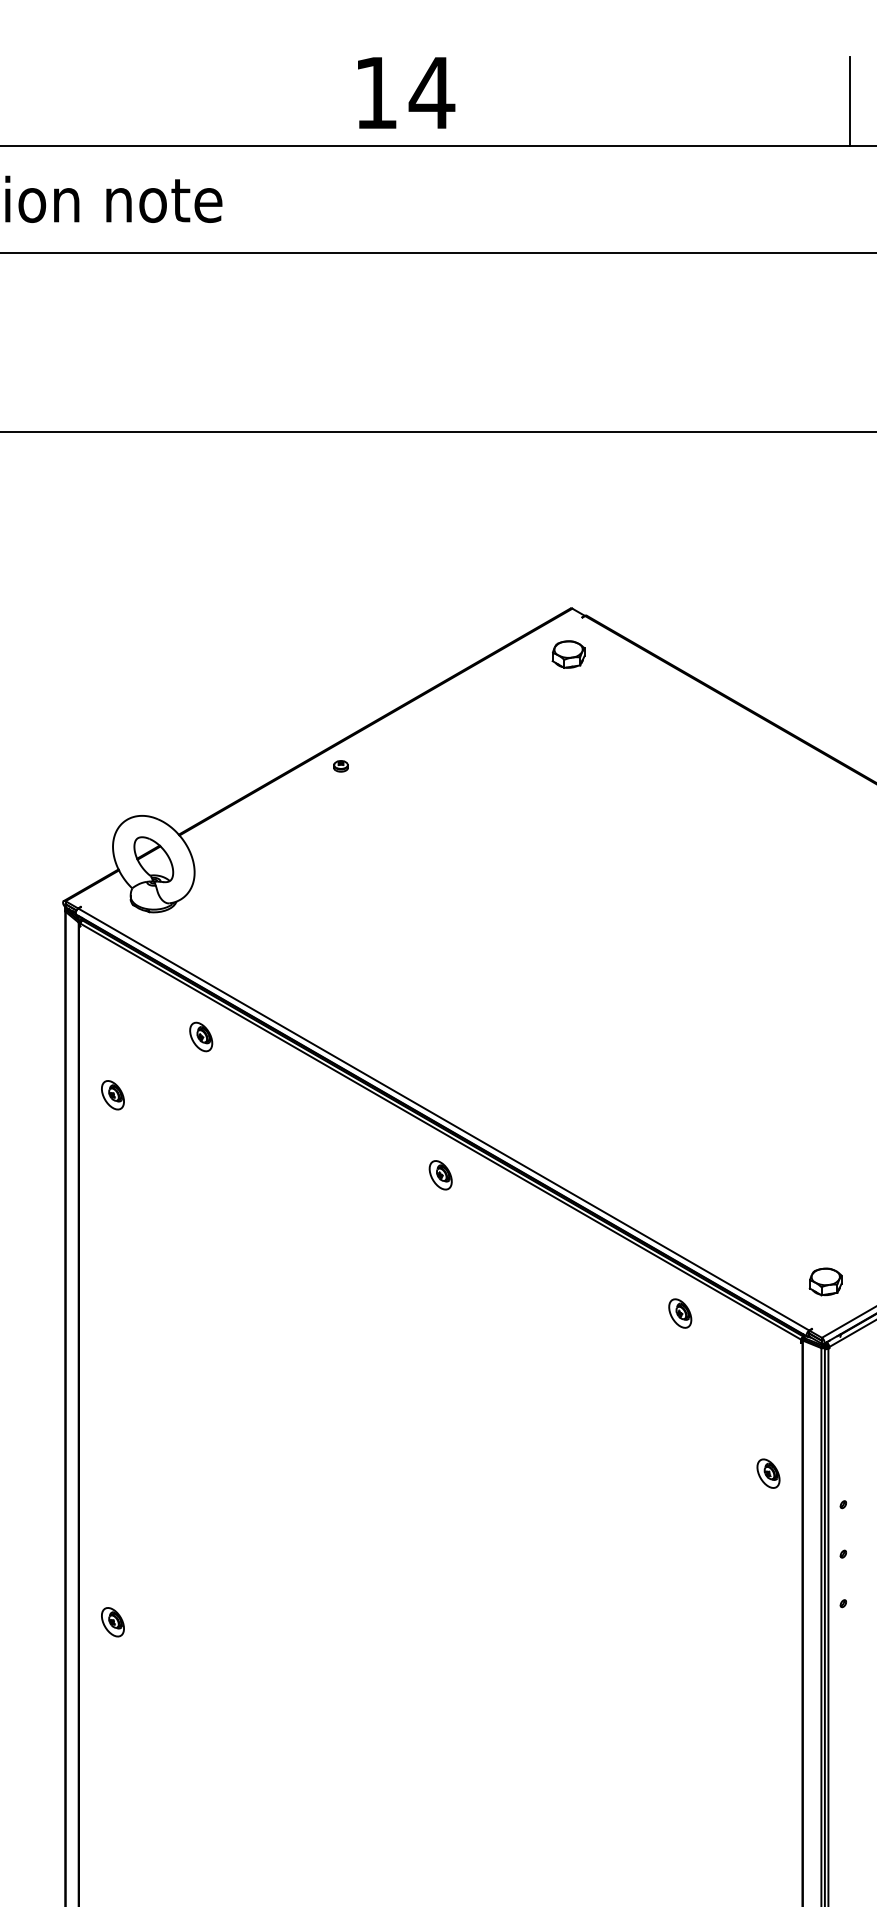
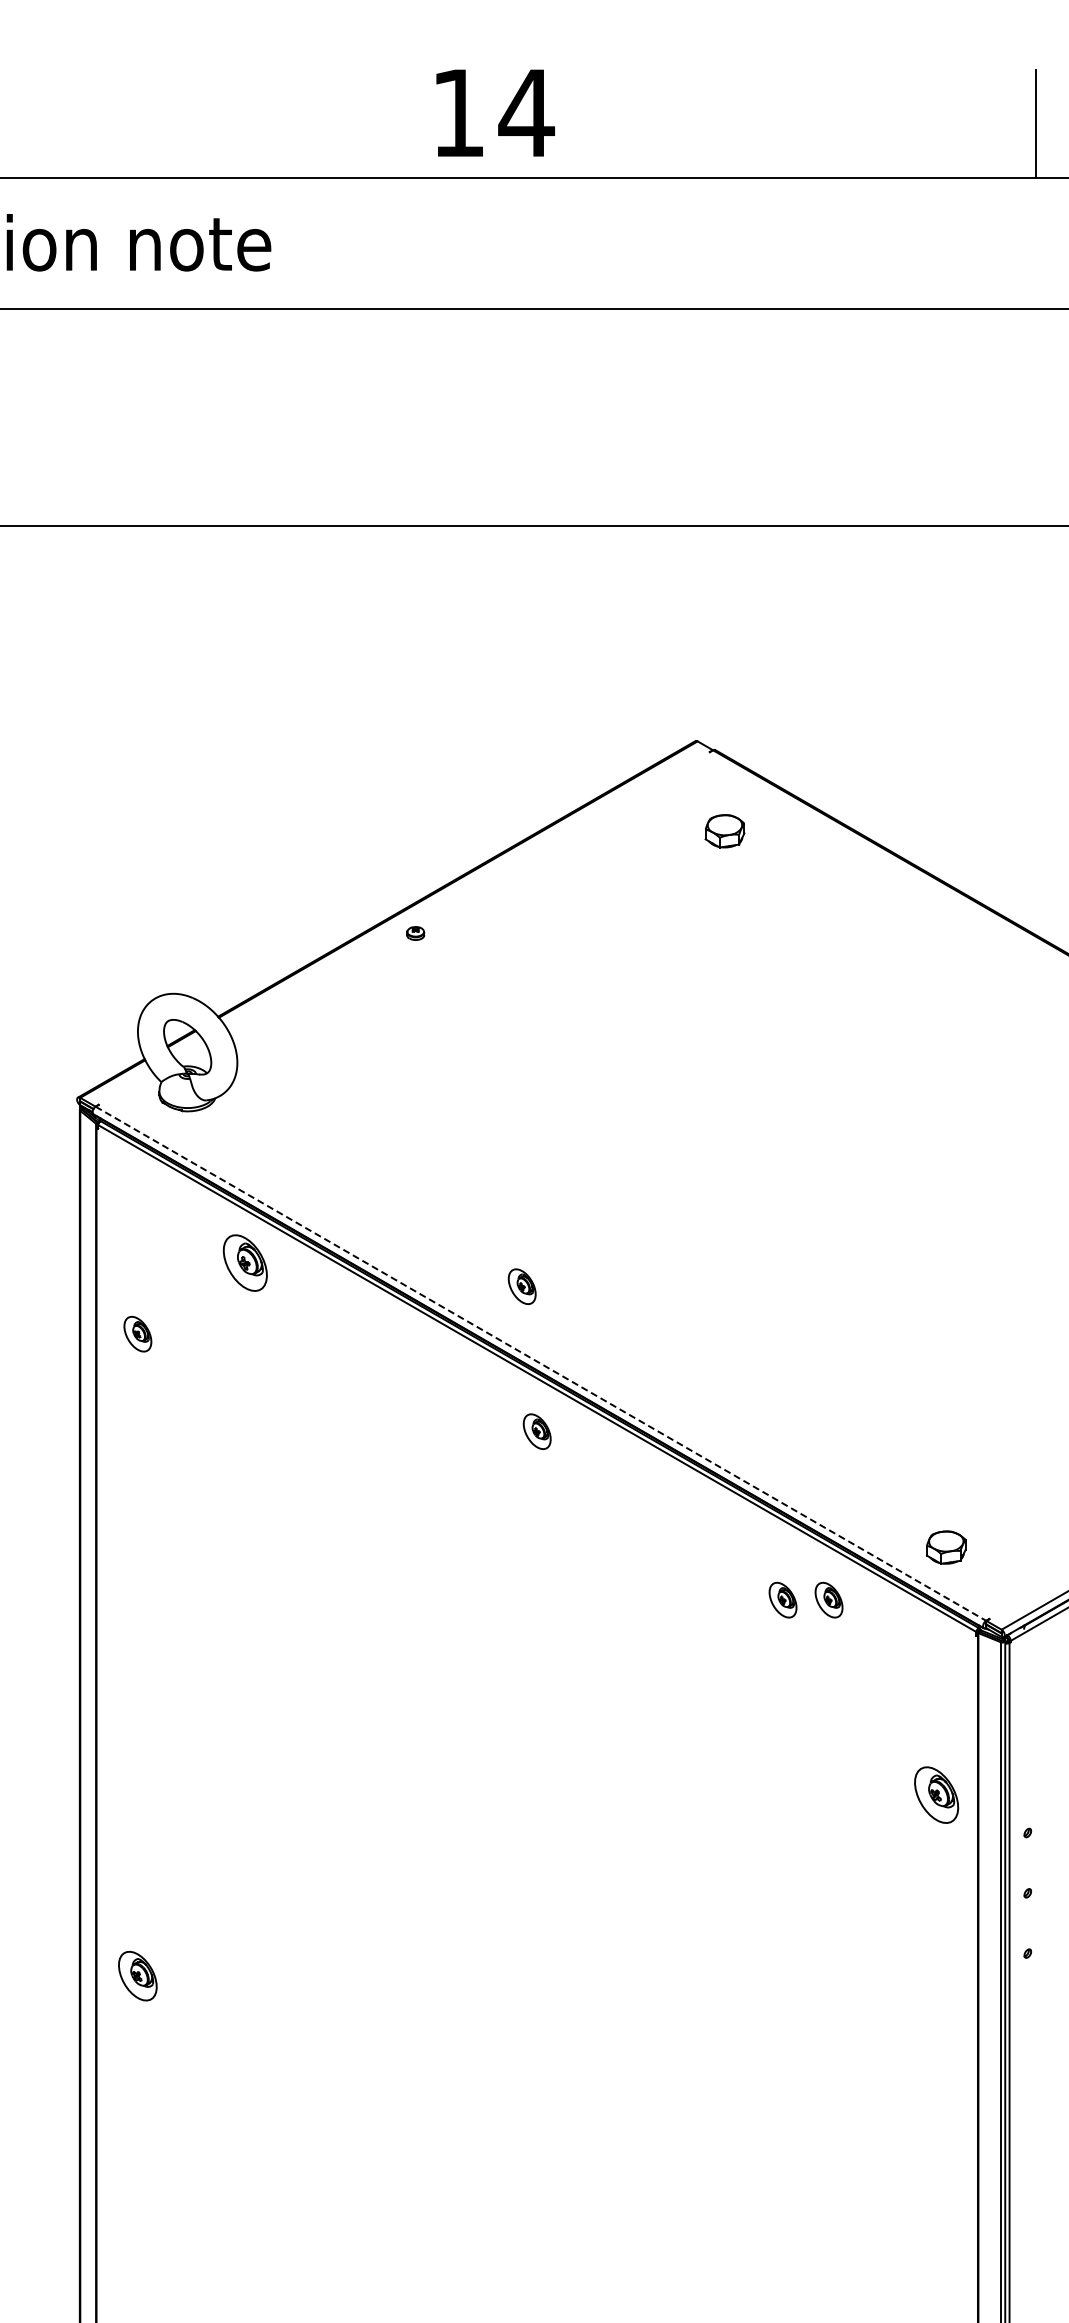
part: (568, 654) -> (724, 831), moved
part: (201, 1037) -> (245, 1263), size x1.6
part: (427, 1056) -> (521, 1286), added
line: (444, 1120) -> (541, 1364), solid -> dashed
part: (825, 1281) -> (946, 1547), moved
part: (642, 1313) -> (782, 1599), added
part: (768, 1473) -> (936, 1795), size x1.6
part: (112, 1622) -> (137, 1976), size x1.4

